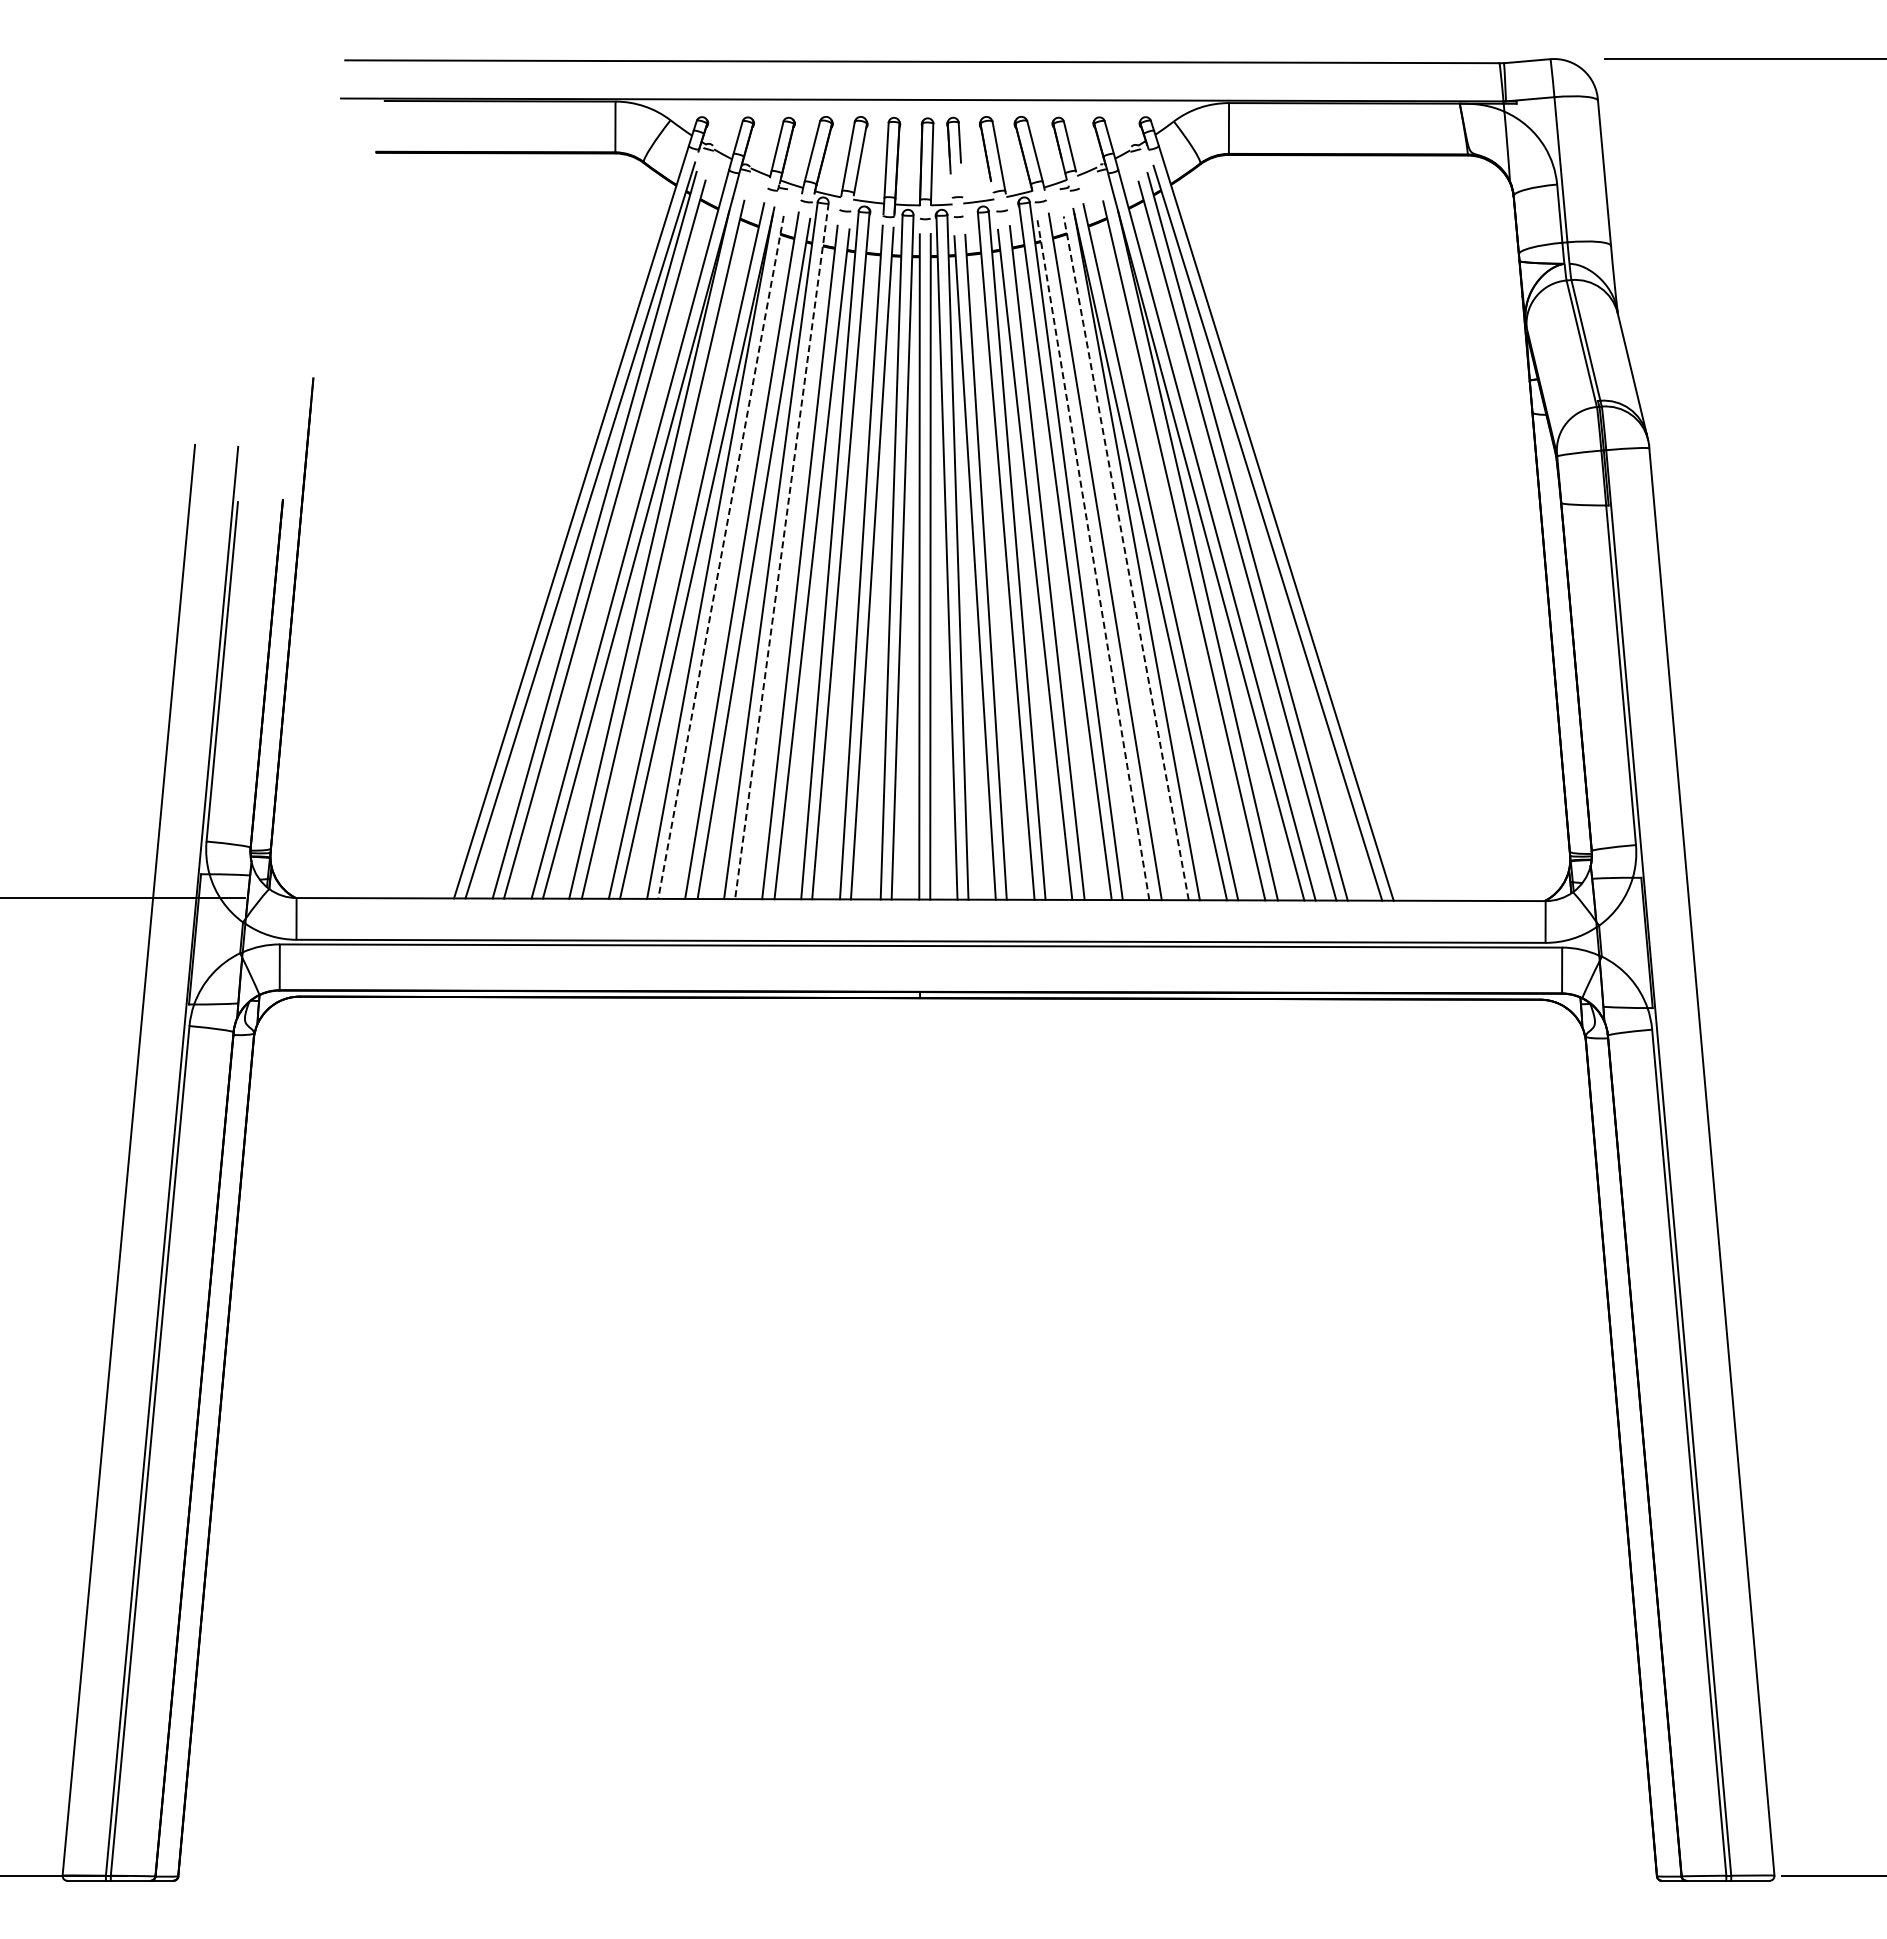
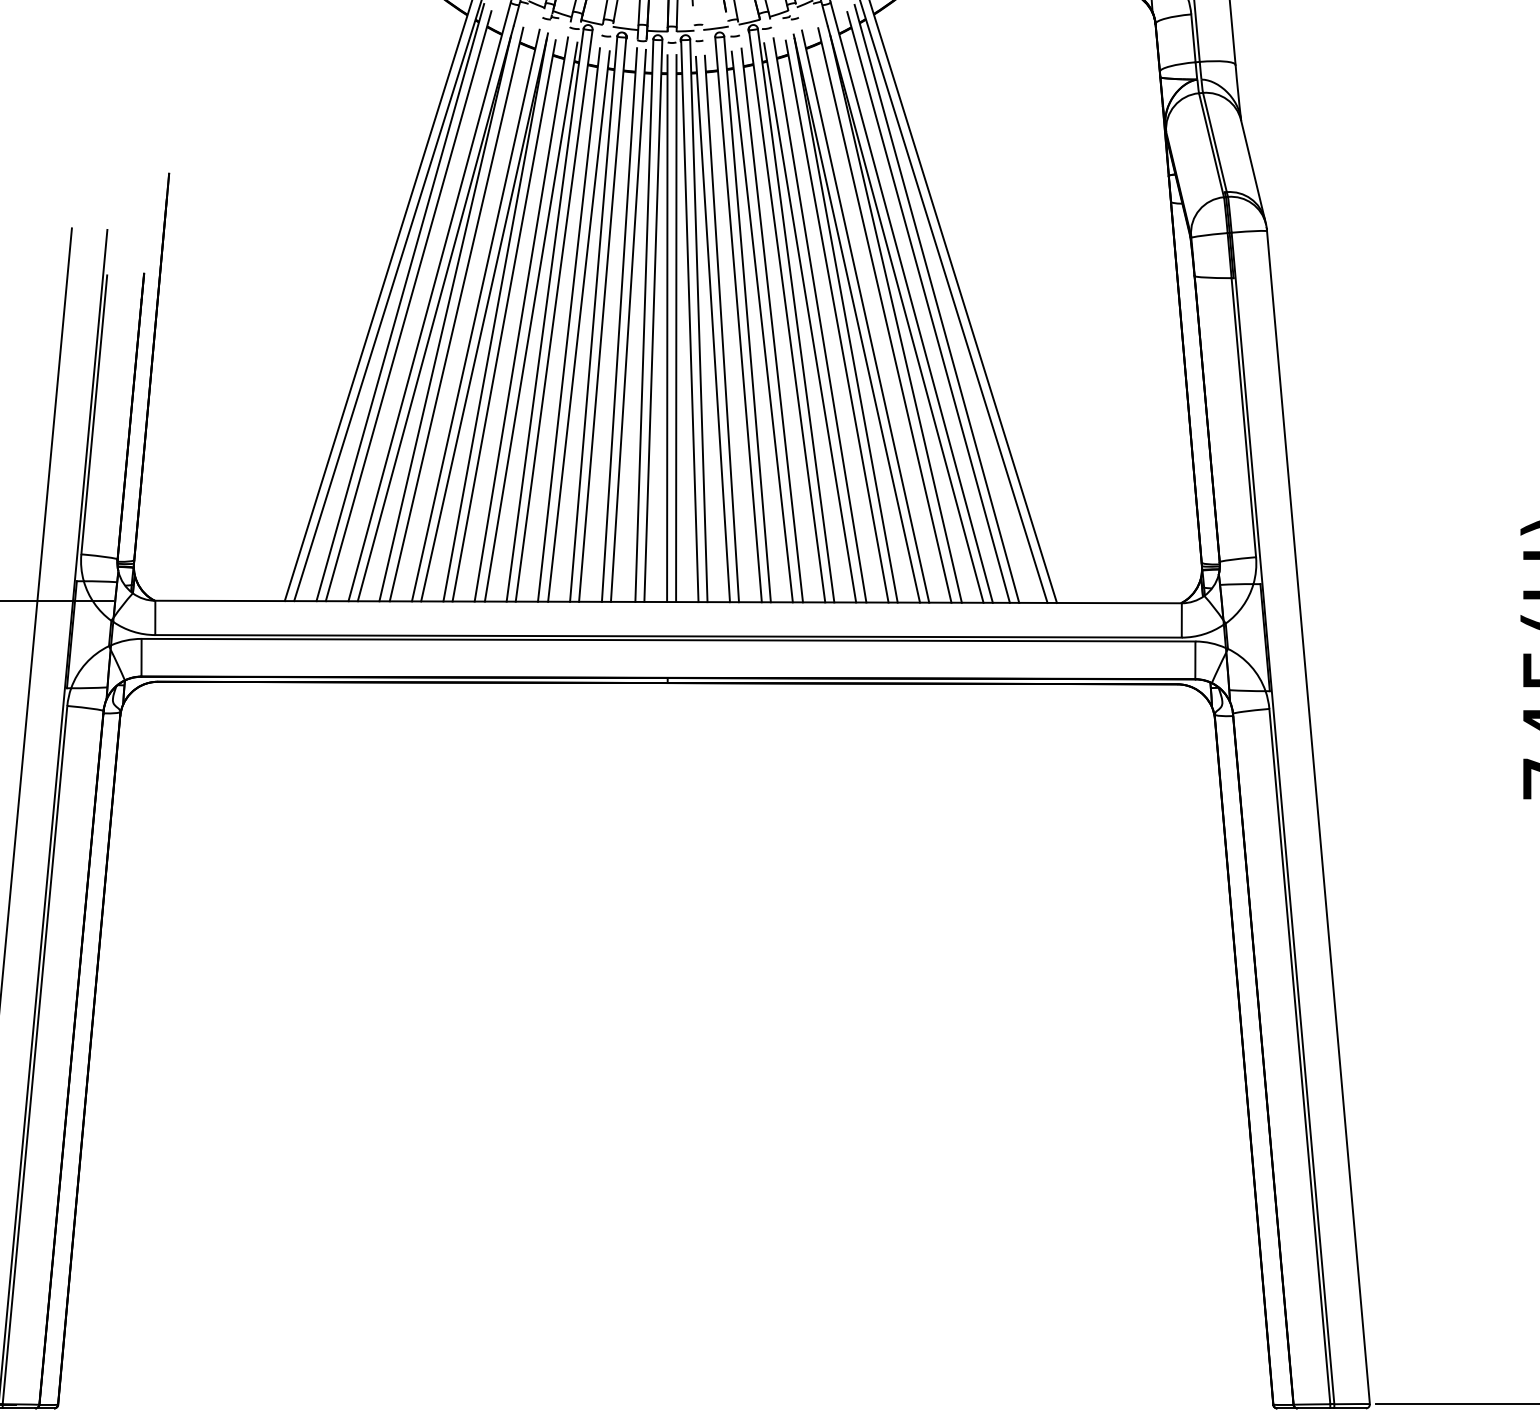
line: (781, 551) -> (553, 315), dashed -> solid
line: (720, 557) -> (503, 320), dashed -> solid
line: (1126, 558) -> (837, 321), dashed -> solid
line: (1093, 559) -> (810, 322), dashed -> solid

